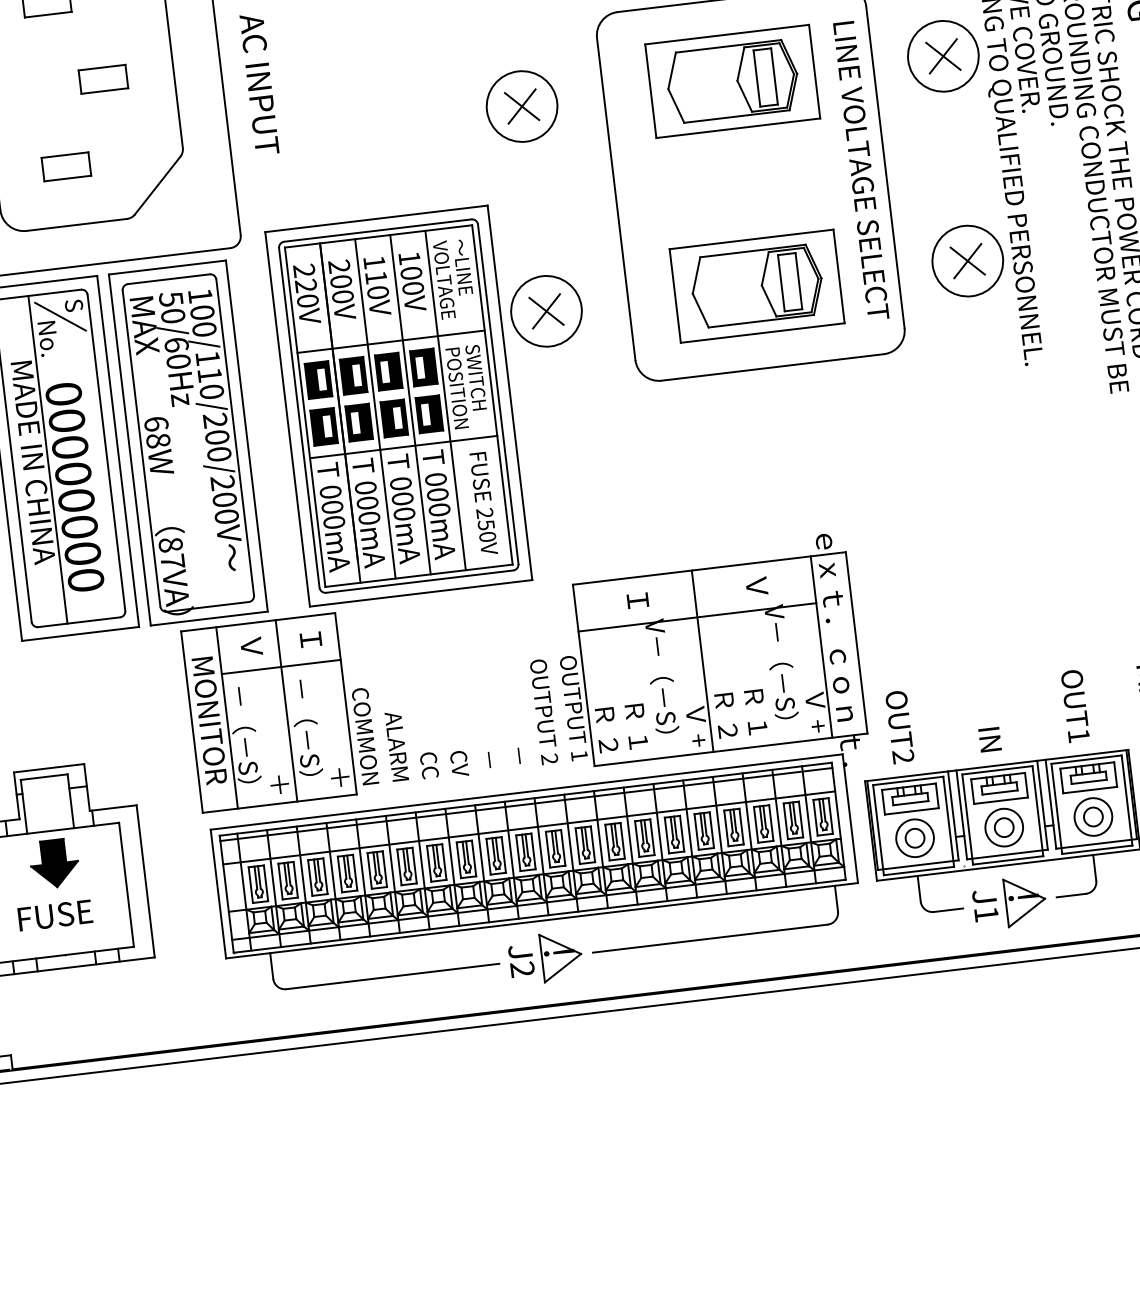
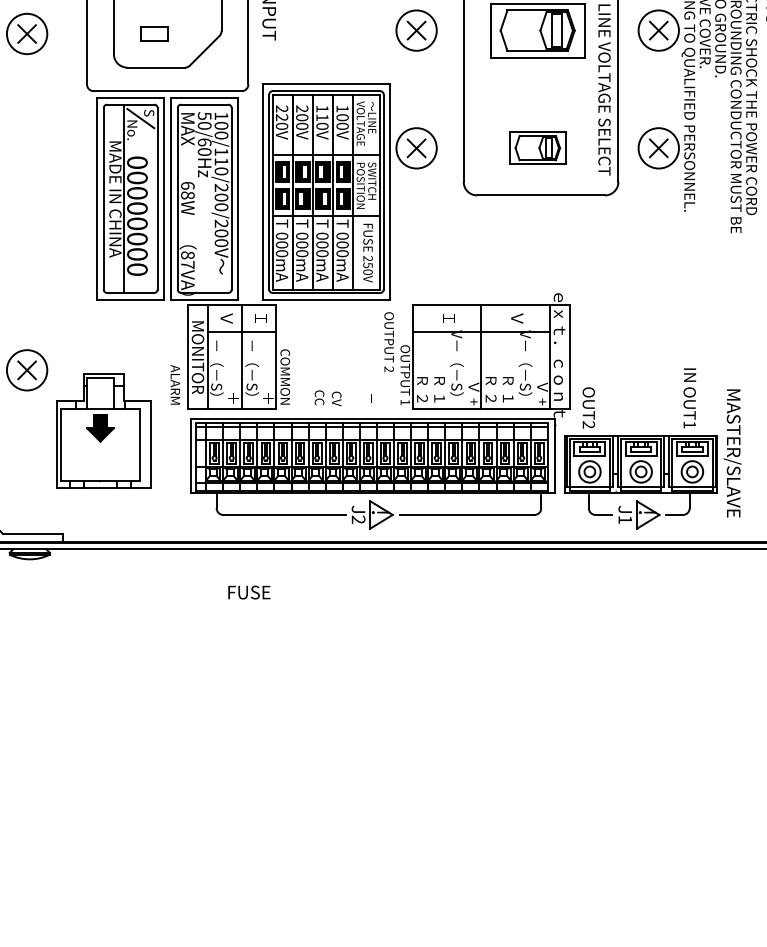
part: (756, 284) -> (537, 147), size x0.6
text: (542, 712) -> (388, 342), moved
text: (990, 738) -> (690, 374), moved
text: (395, 746) -> (174, 384), moved
text: (55, 915) -> (249, 592), moved

